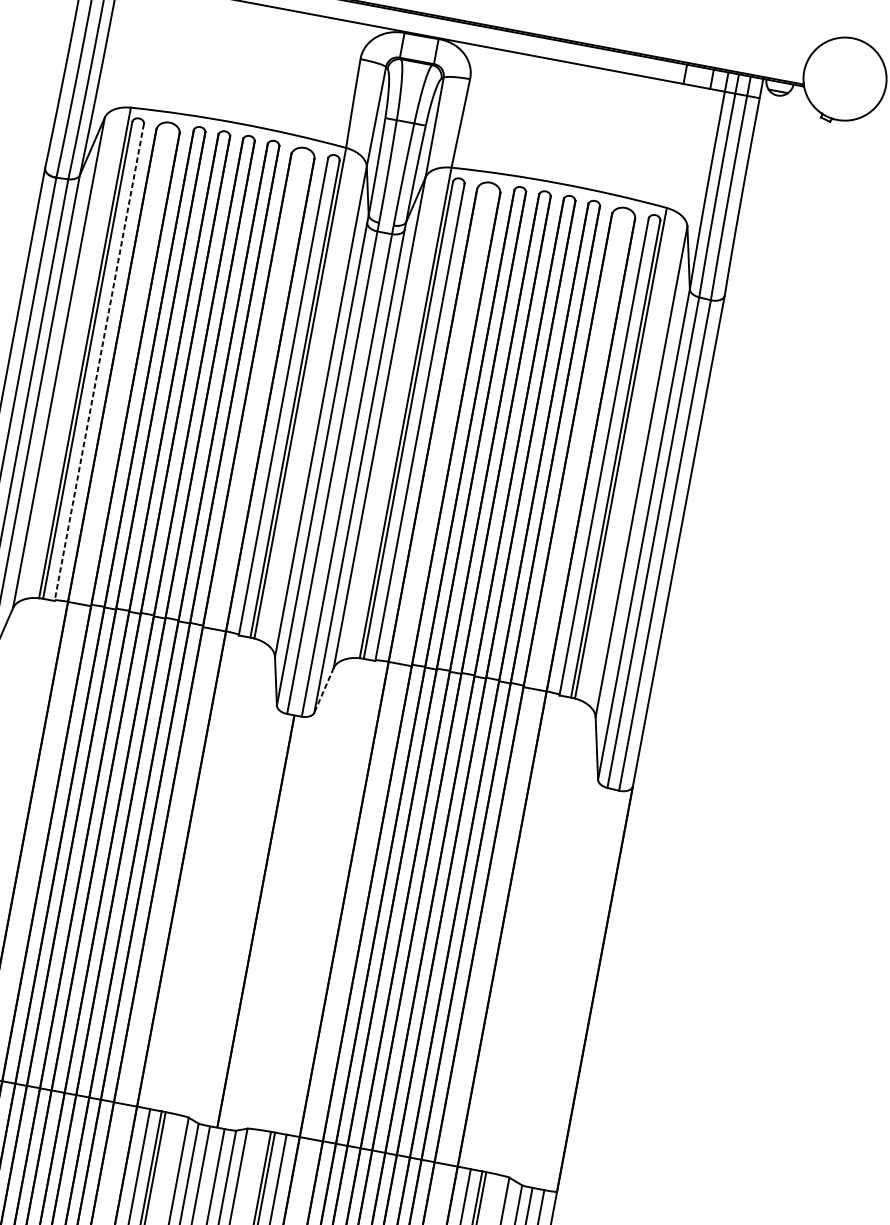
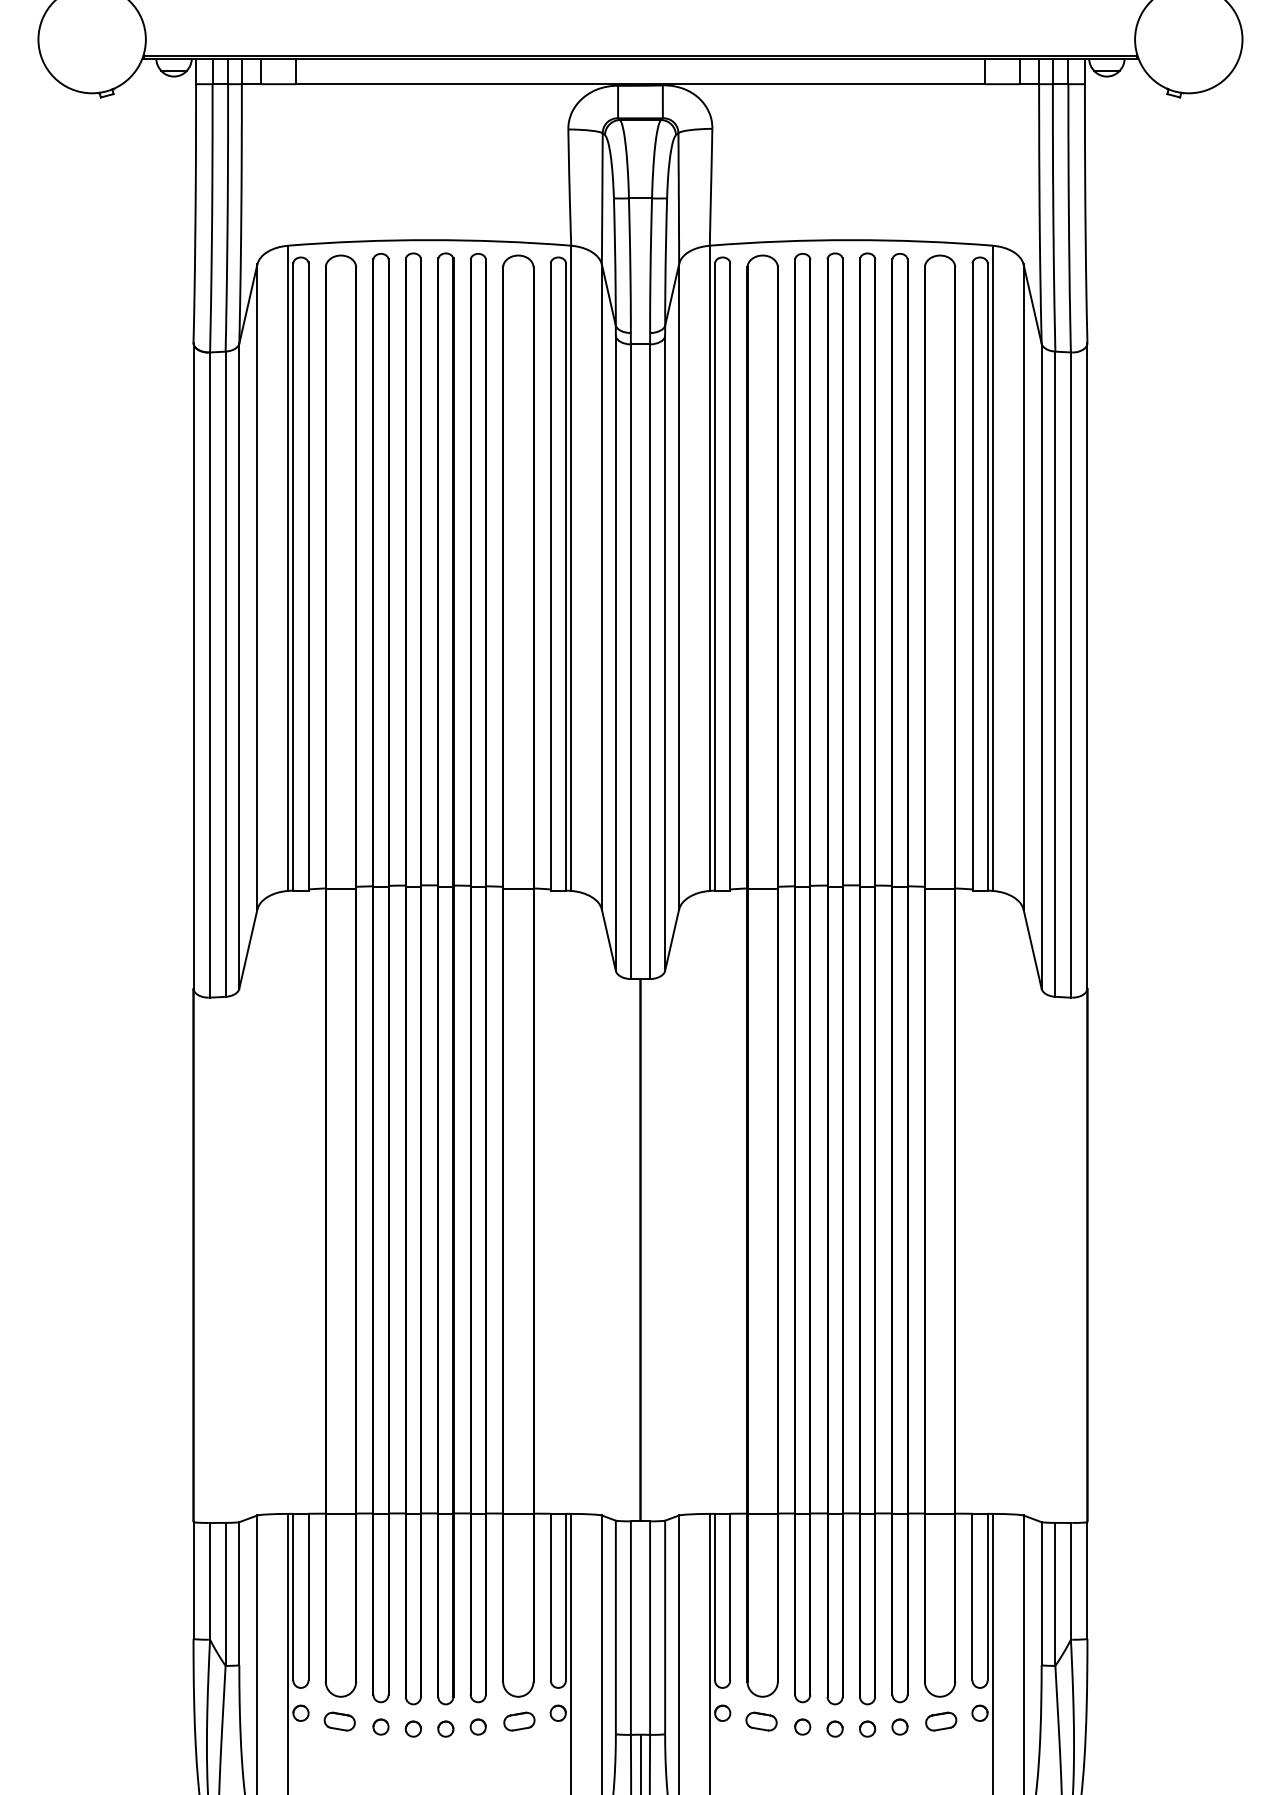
line: (99, 362) -> (308, 577), dashed -> solid
line: (324, 690) -> (672, 940), dashed -> solid

